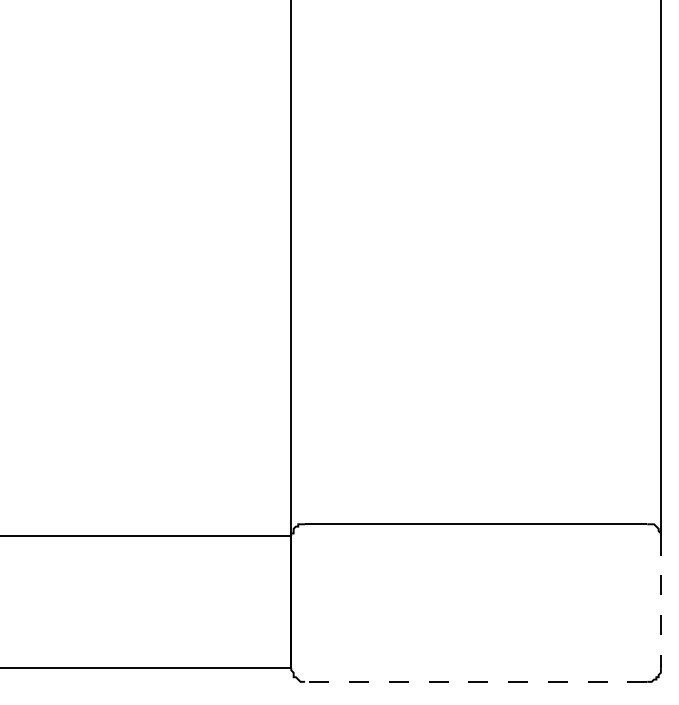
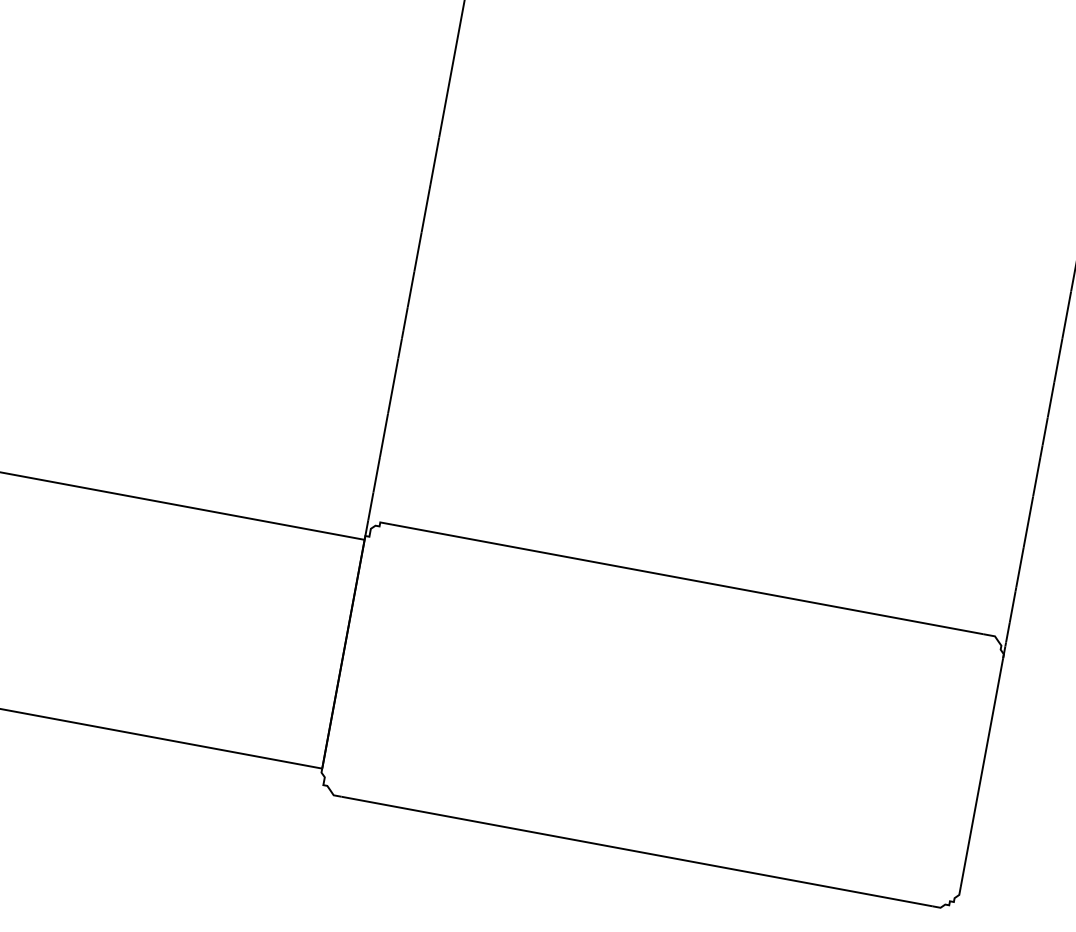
line: (660, 602) -> (981, 773), dashed -> solid
line: (475, 681) -> (636, 850), dashed -> solid

